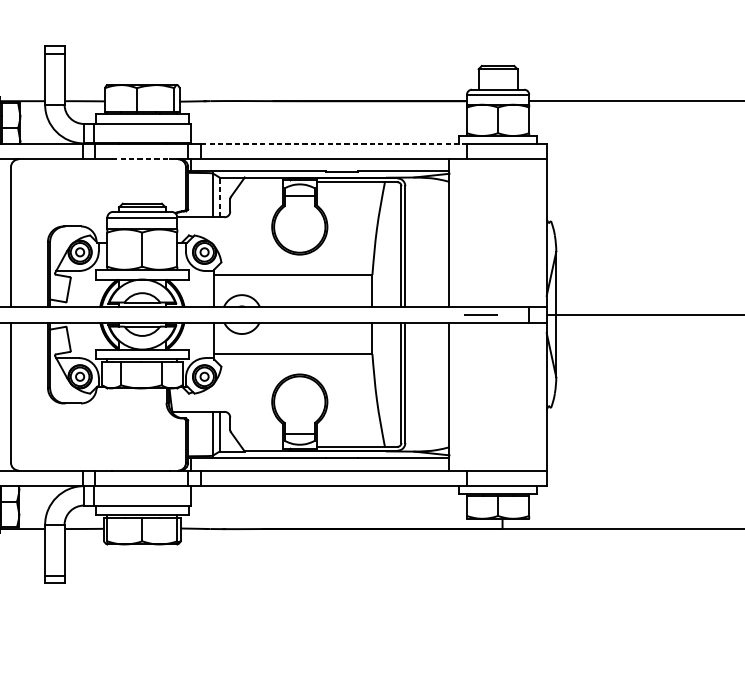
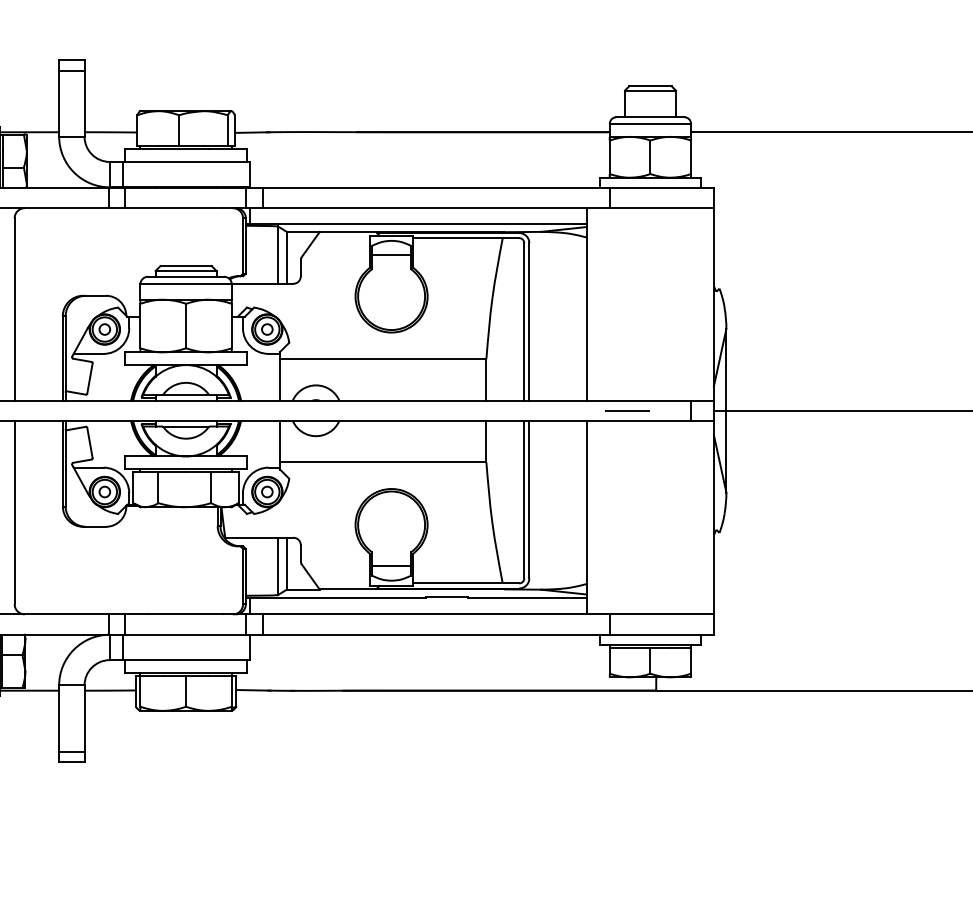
line: (334, 143) -> (436, 187), dashed -> solid
line: (141, 159) -> (185, 208), dashed -> solid
line: (219, 197) -> (286, 257), dashed -> solid

